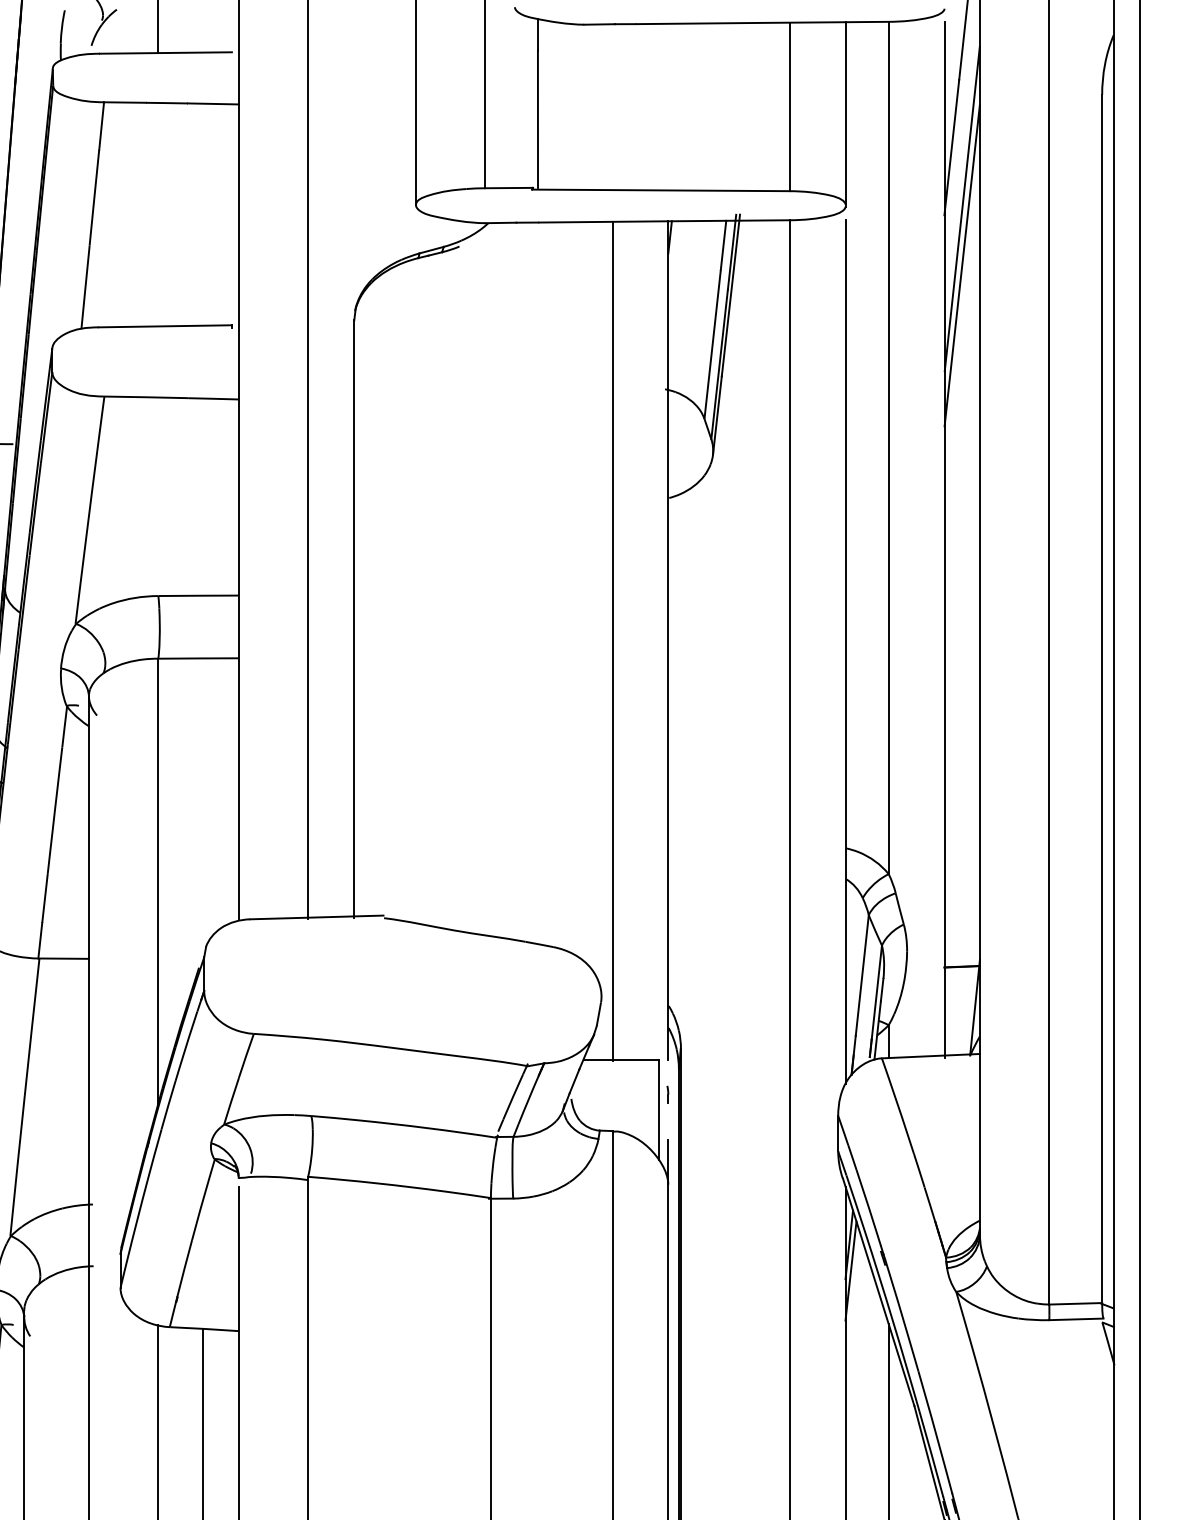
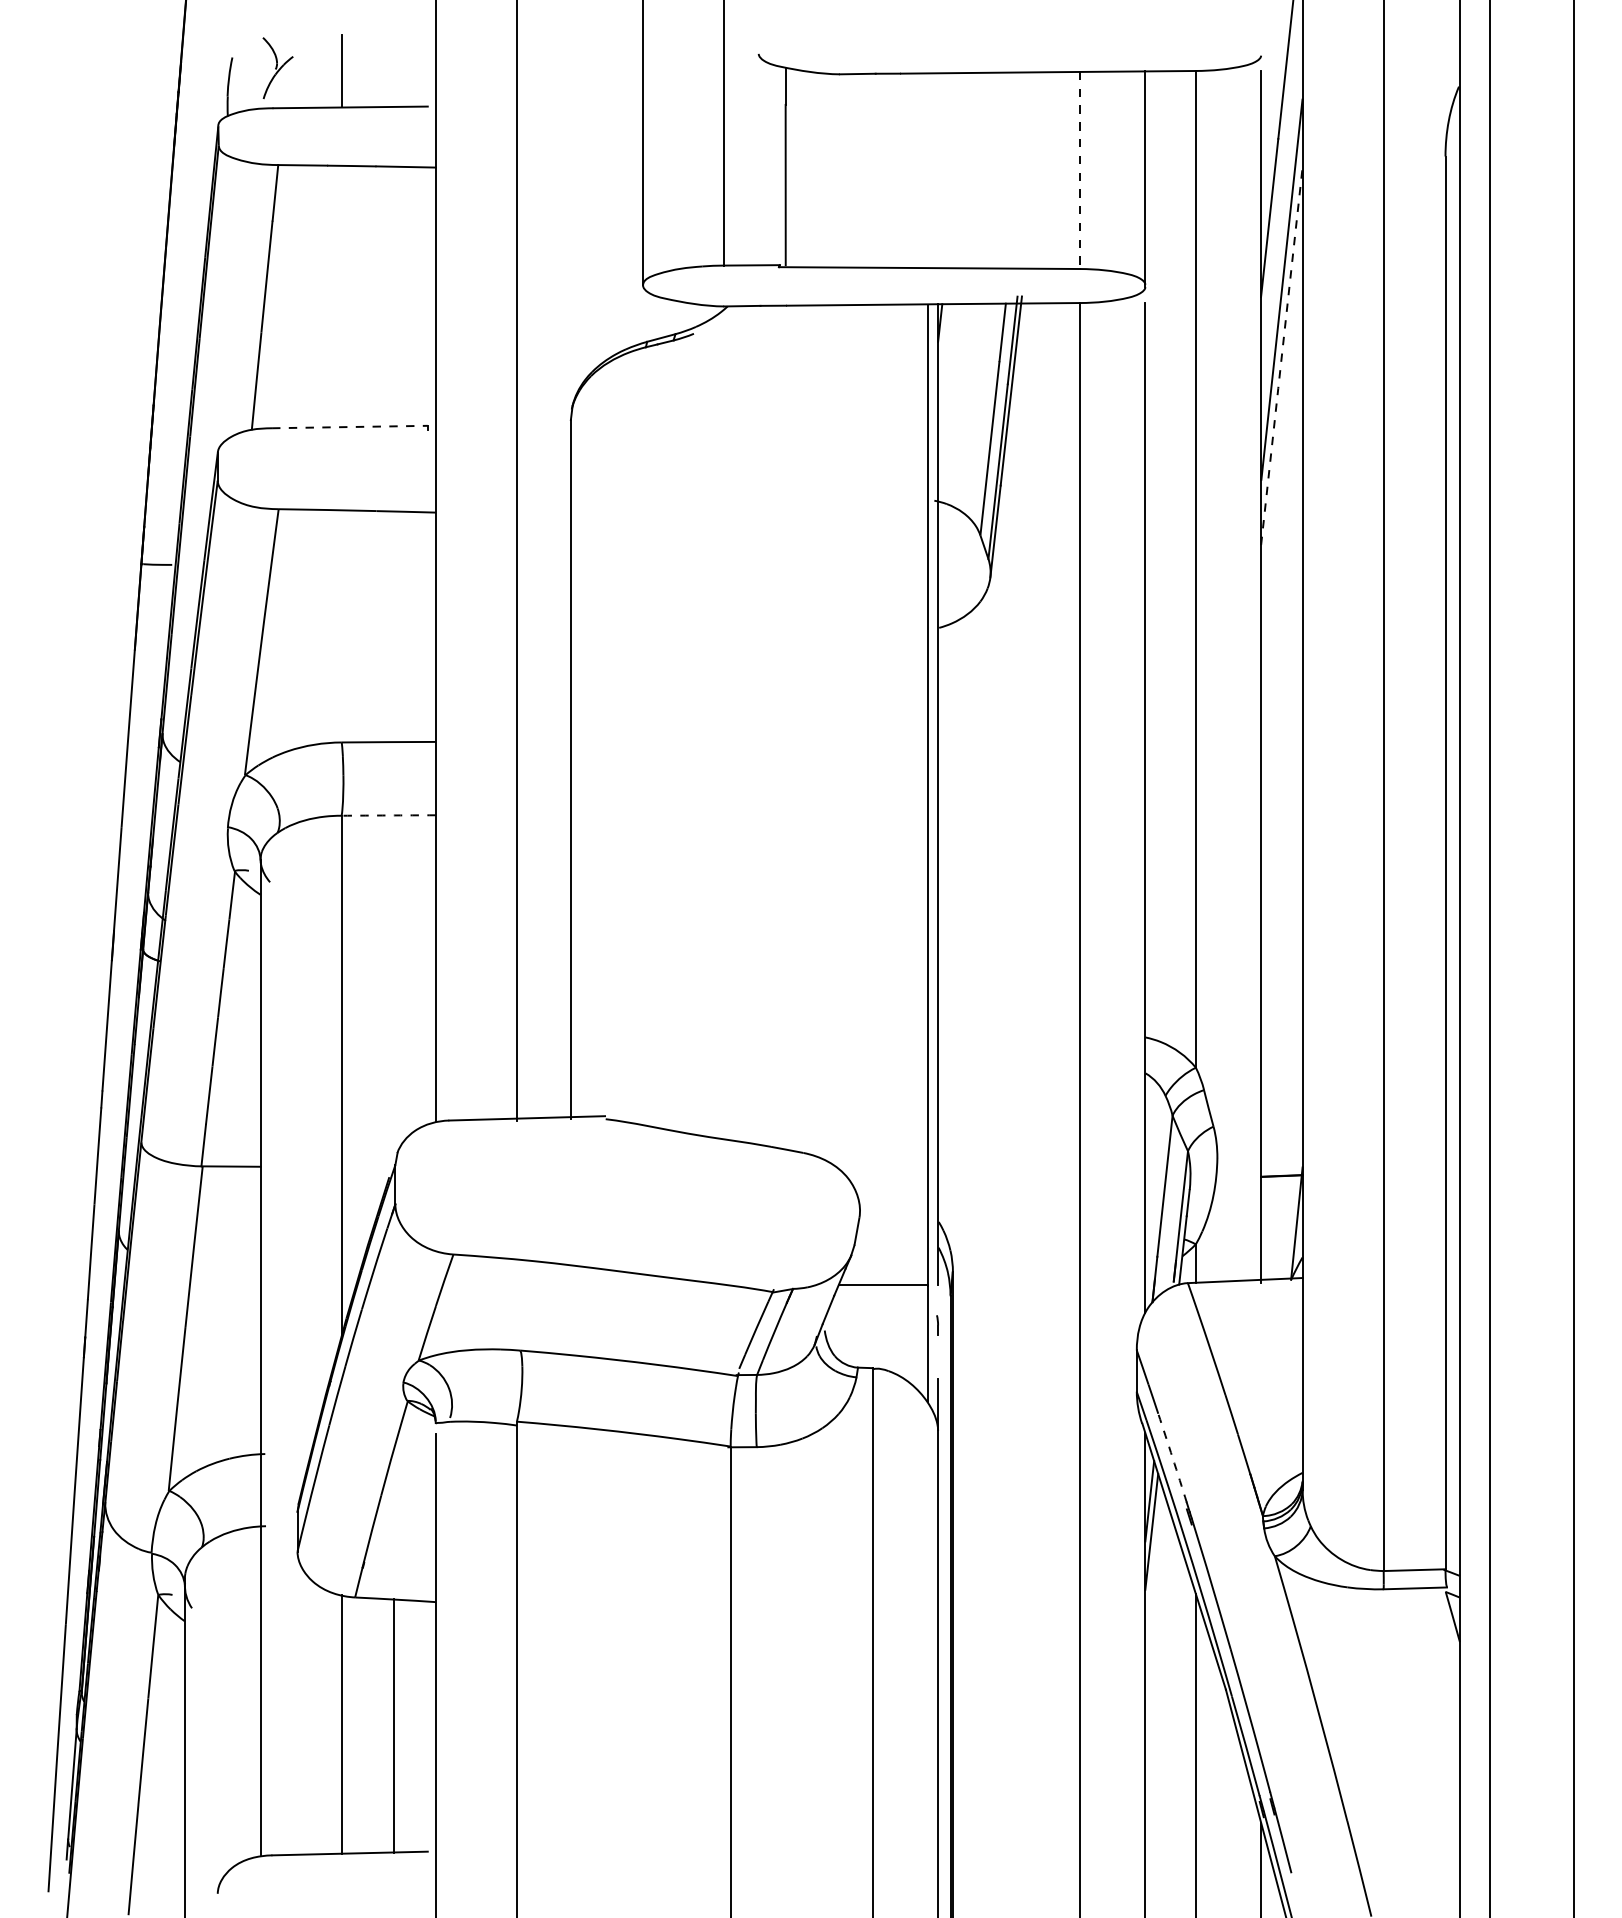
line: (790, 106) -> (1080, 170), solid -> dashed
line: (961, 265) -> (1281, 356), solid -> dashed
line: (164, 326) -> (349, 427), solid -> dashed
line: (612, 640) -> (927, 794), moved
arc: (198, 658) -> (388, 815), solid -> dashed
arc: (868, 1208) -> (1172, 1458), solid -> dashed

